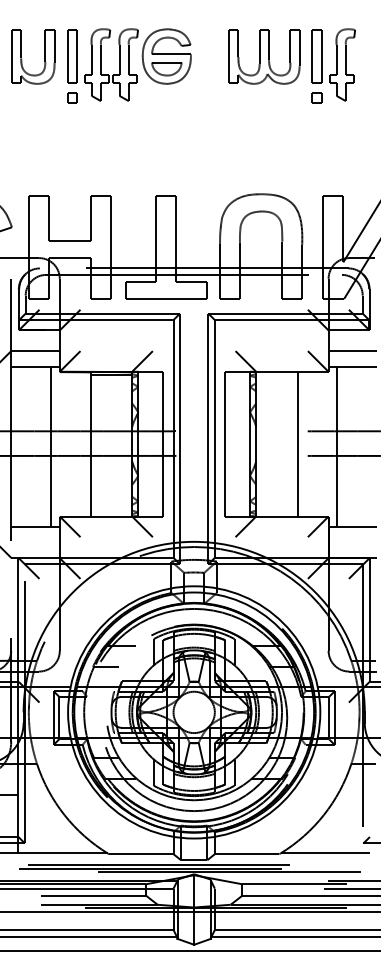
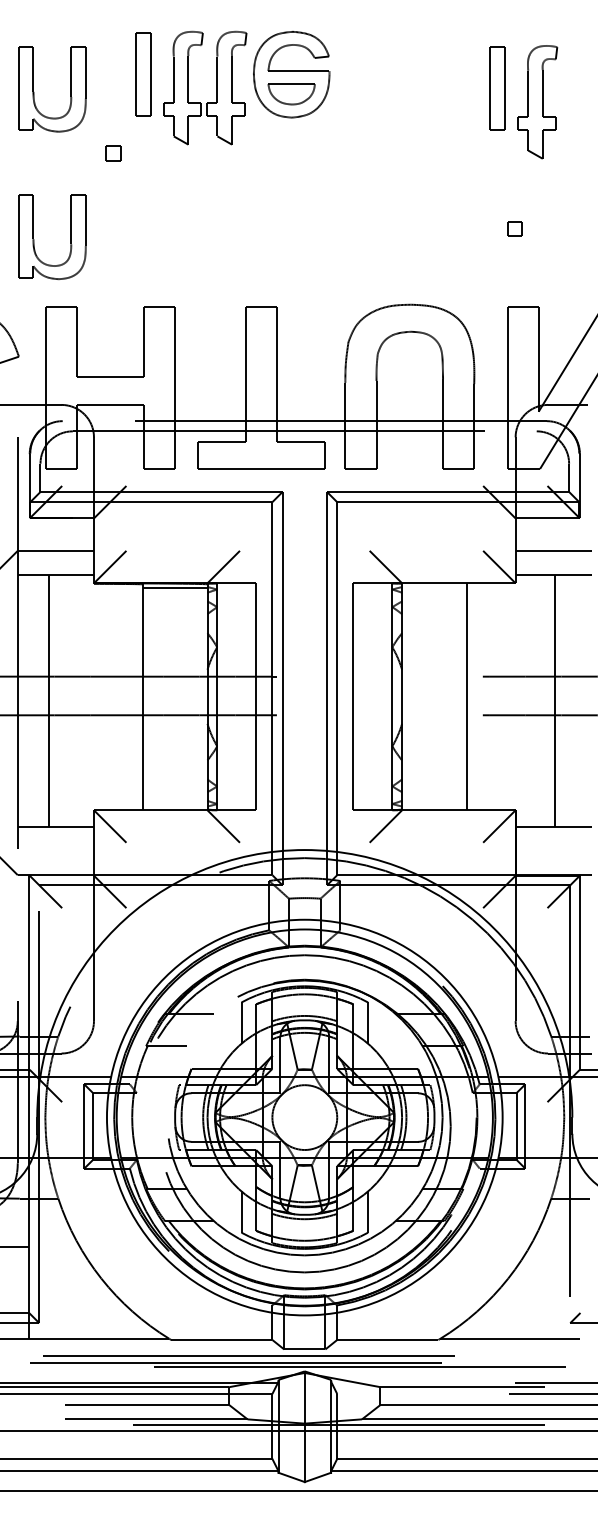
part: (264, 56) -> (415, 88), removed
part: (129, 64) -> (233, 87), moved
part: (316, 97) -> (513, 228), moved
part: (44, 150) -> (69, 236), added
line: (51, 446) -> (49, 700), moved
line: (337, 446) -> (554, 700), moved

